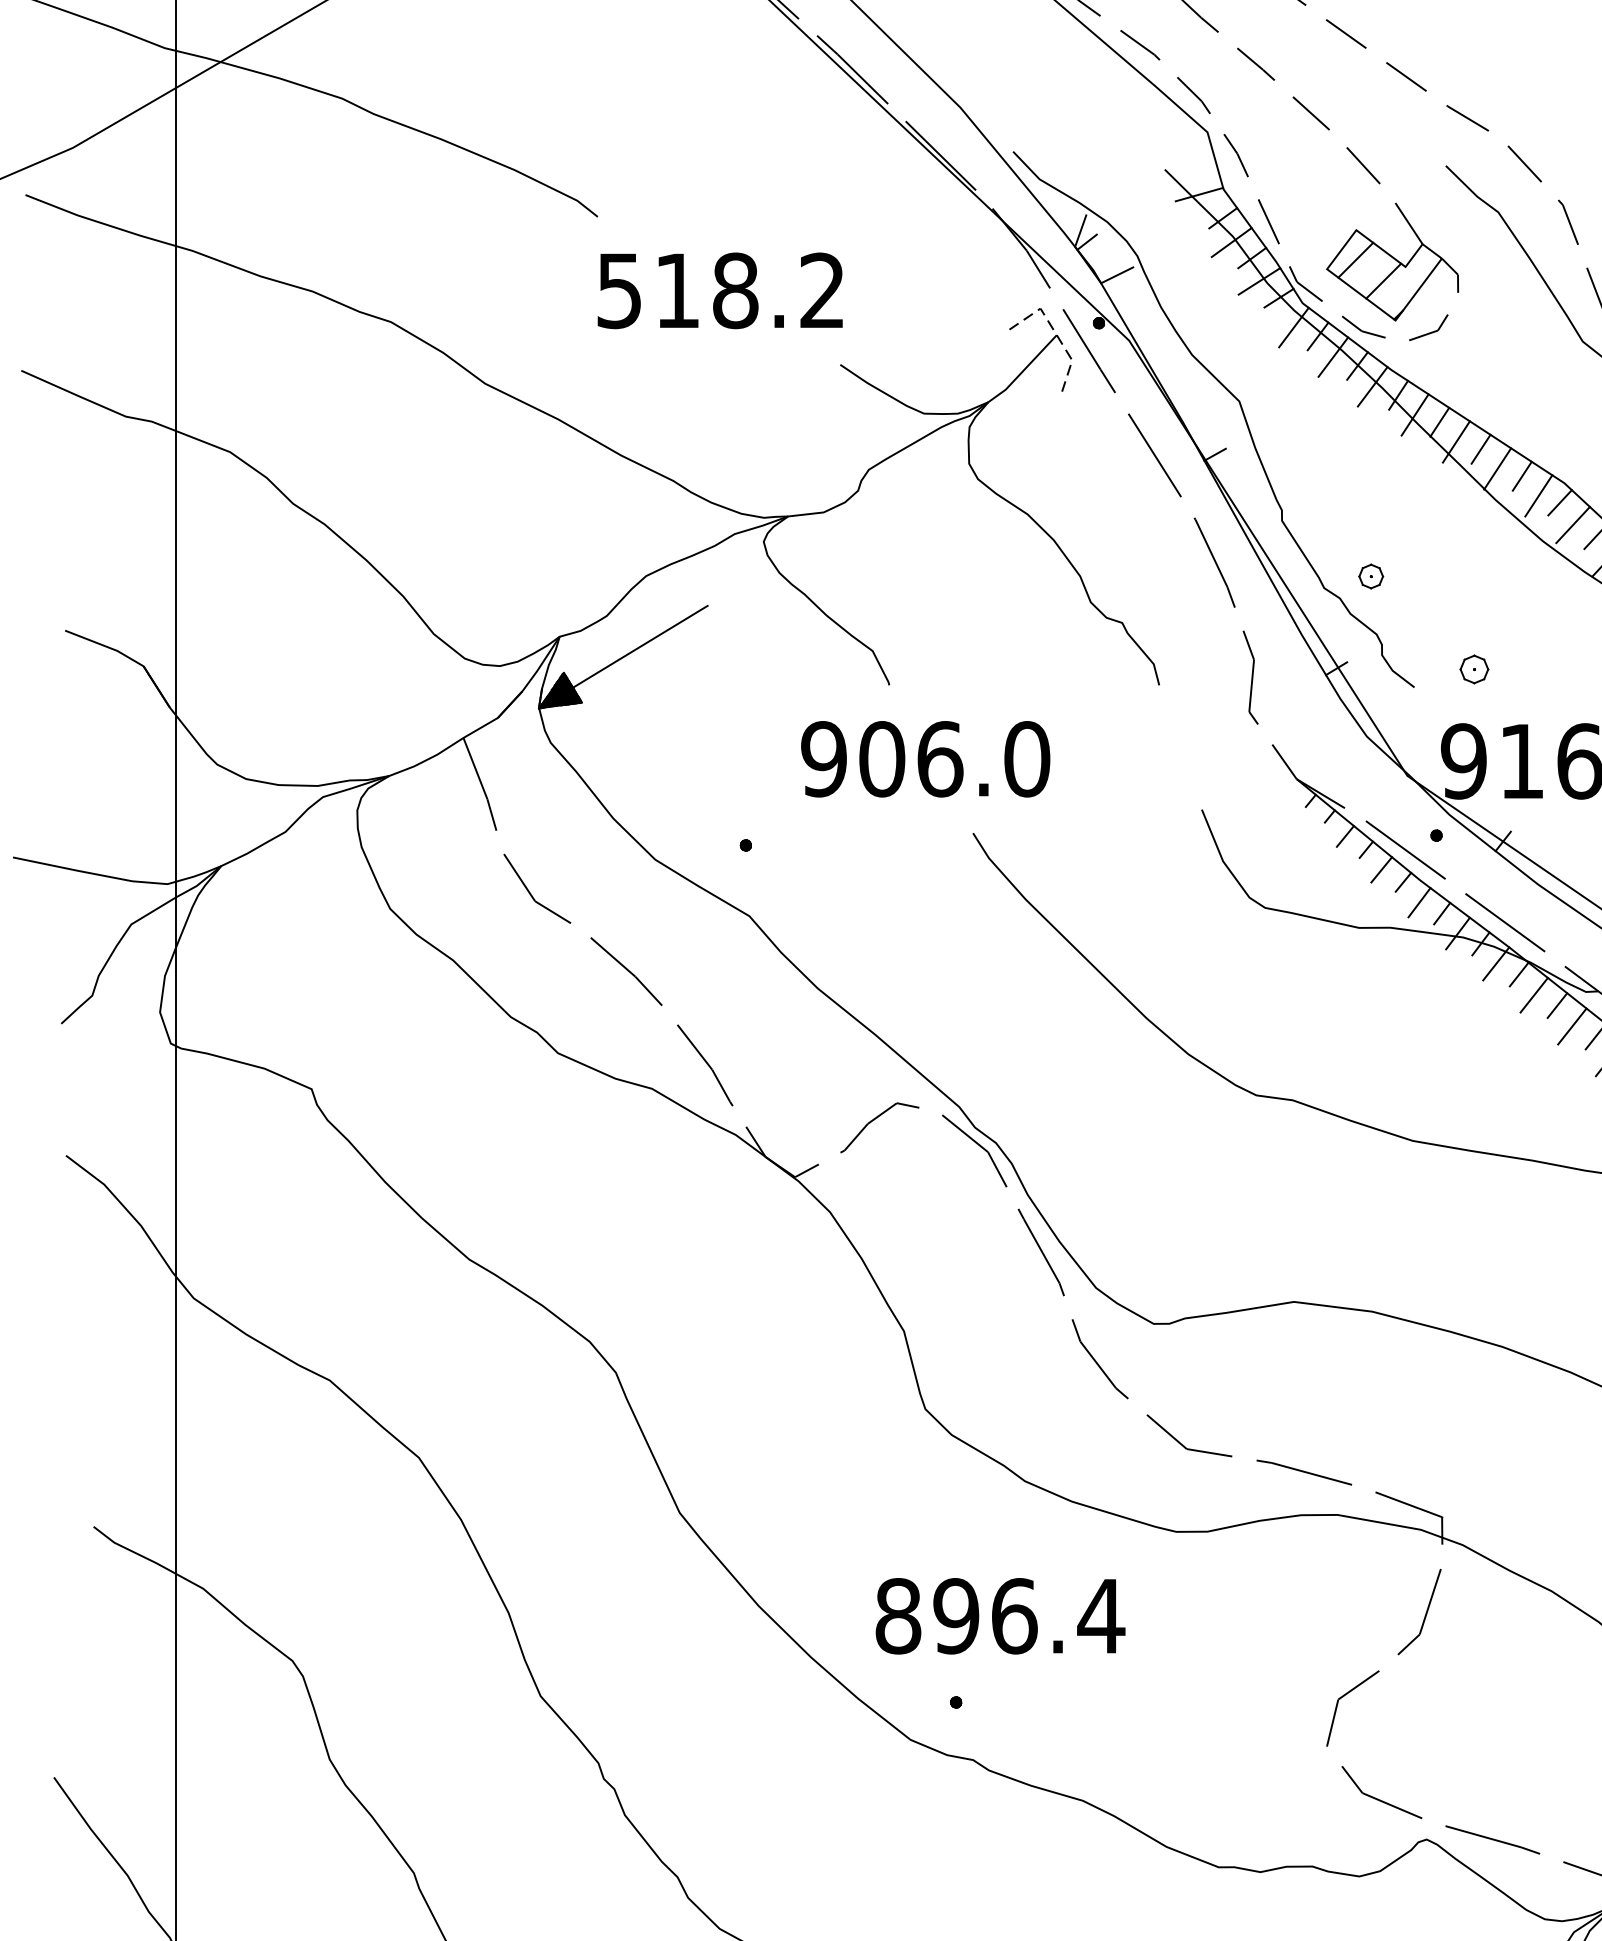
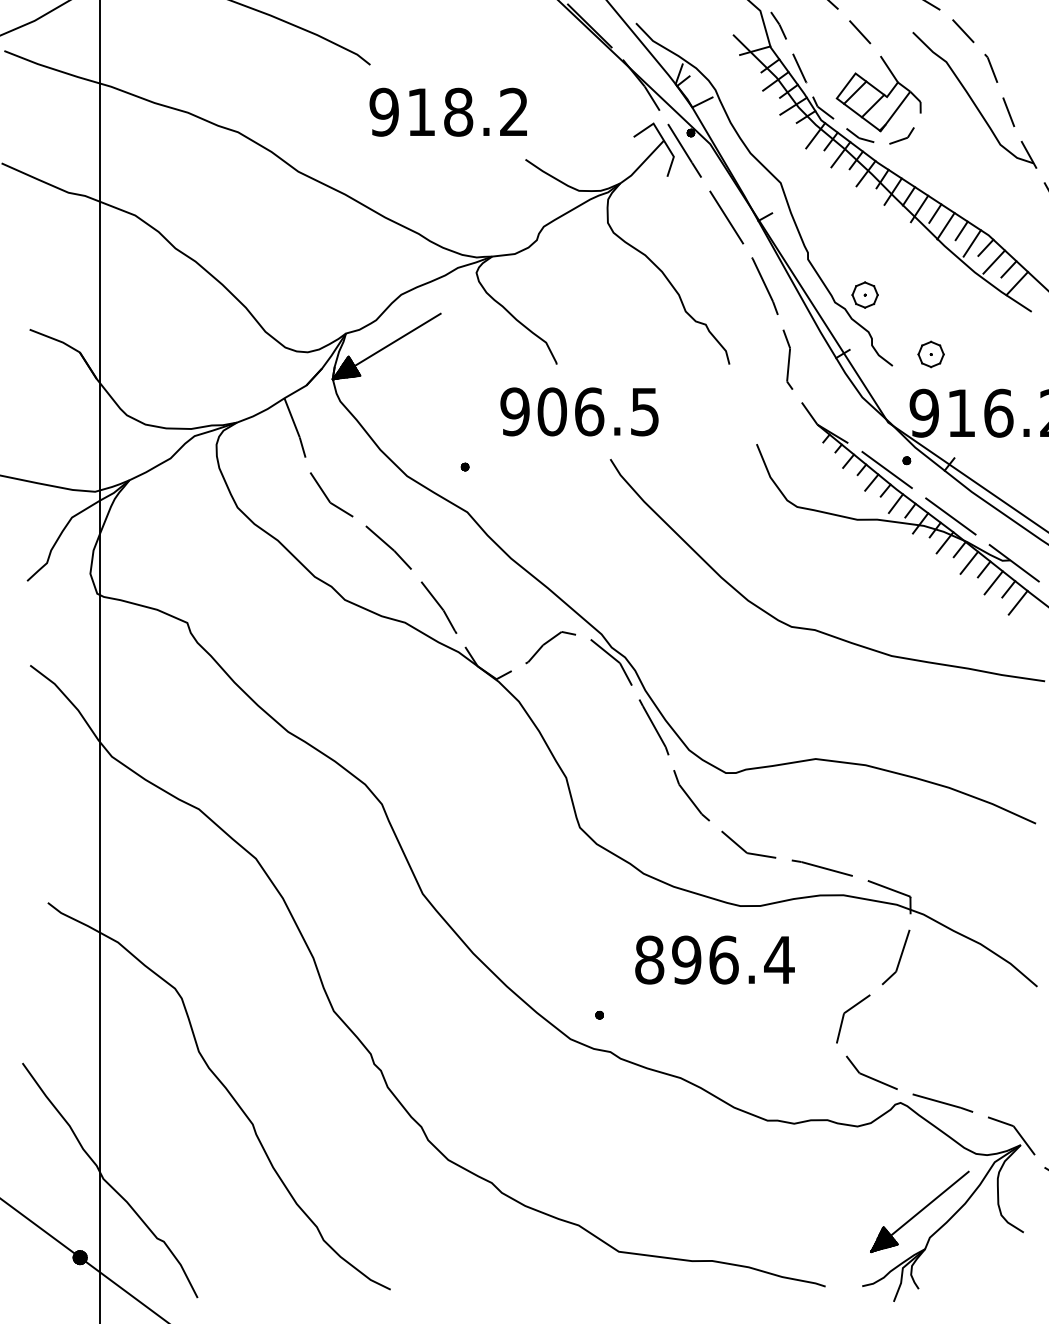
text: (618, 289) -> (383, 111), 518.2 -> 918.2
line: (1054, 331) -> (662, 138), dashed -> solid
part: (1370, 575) -> (864, 294), size x1.67
part: (1473, 669) -> (930, 354), size x1.43
text: (1026, 758) -> (644, 411), 906.0 -> 906.5
text: (999, 1615) -> (714, 959), moved

